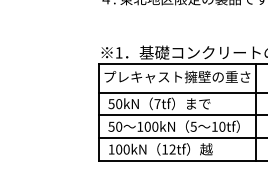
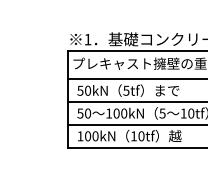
text: (157, 104) -> (126, 91), 7tf -> 5tf
text: (172, 149) -> (141, 136), 12tf -> 10tf

